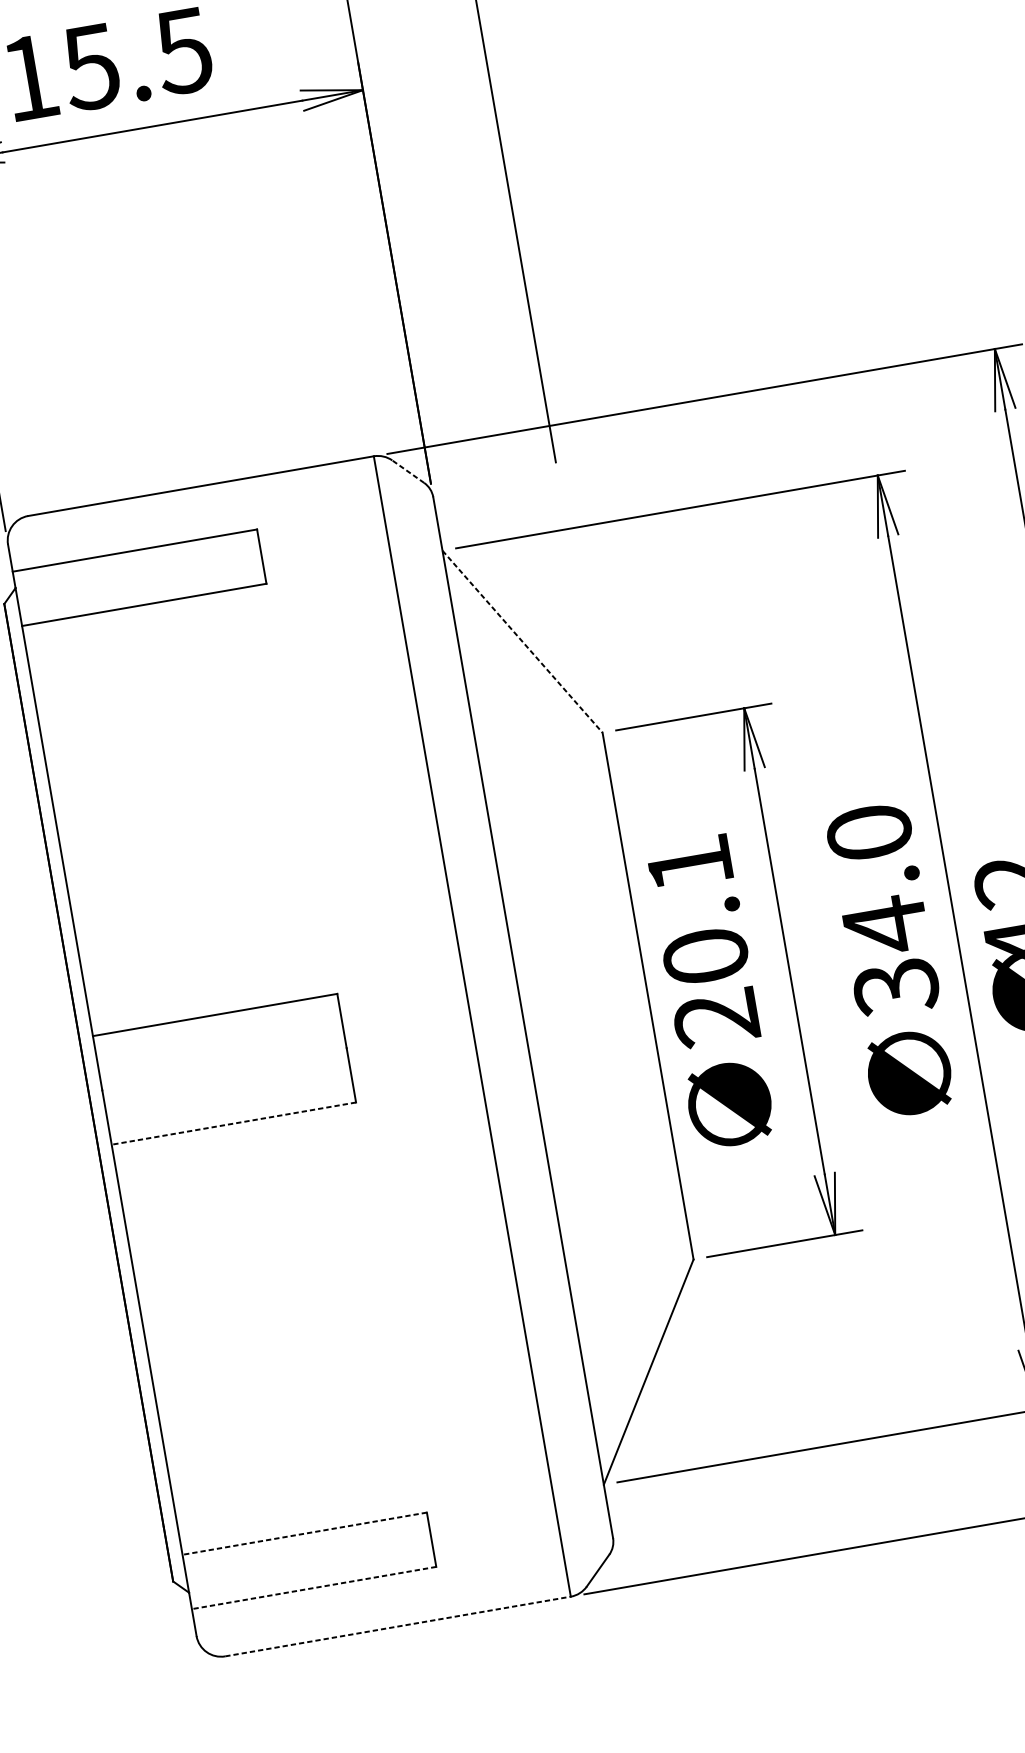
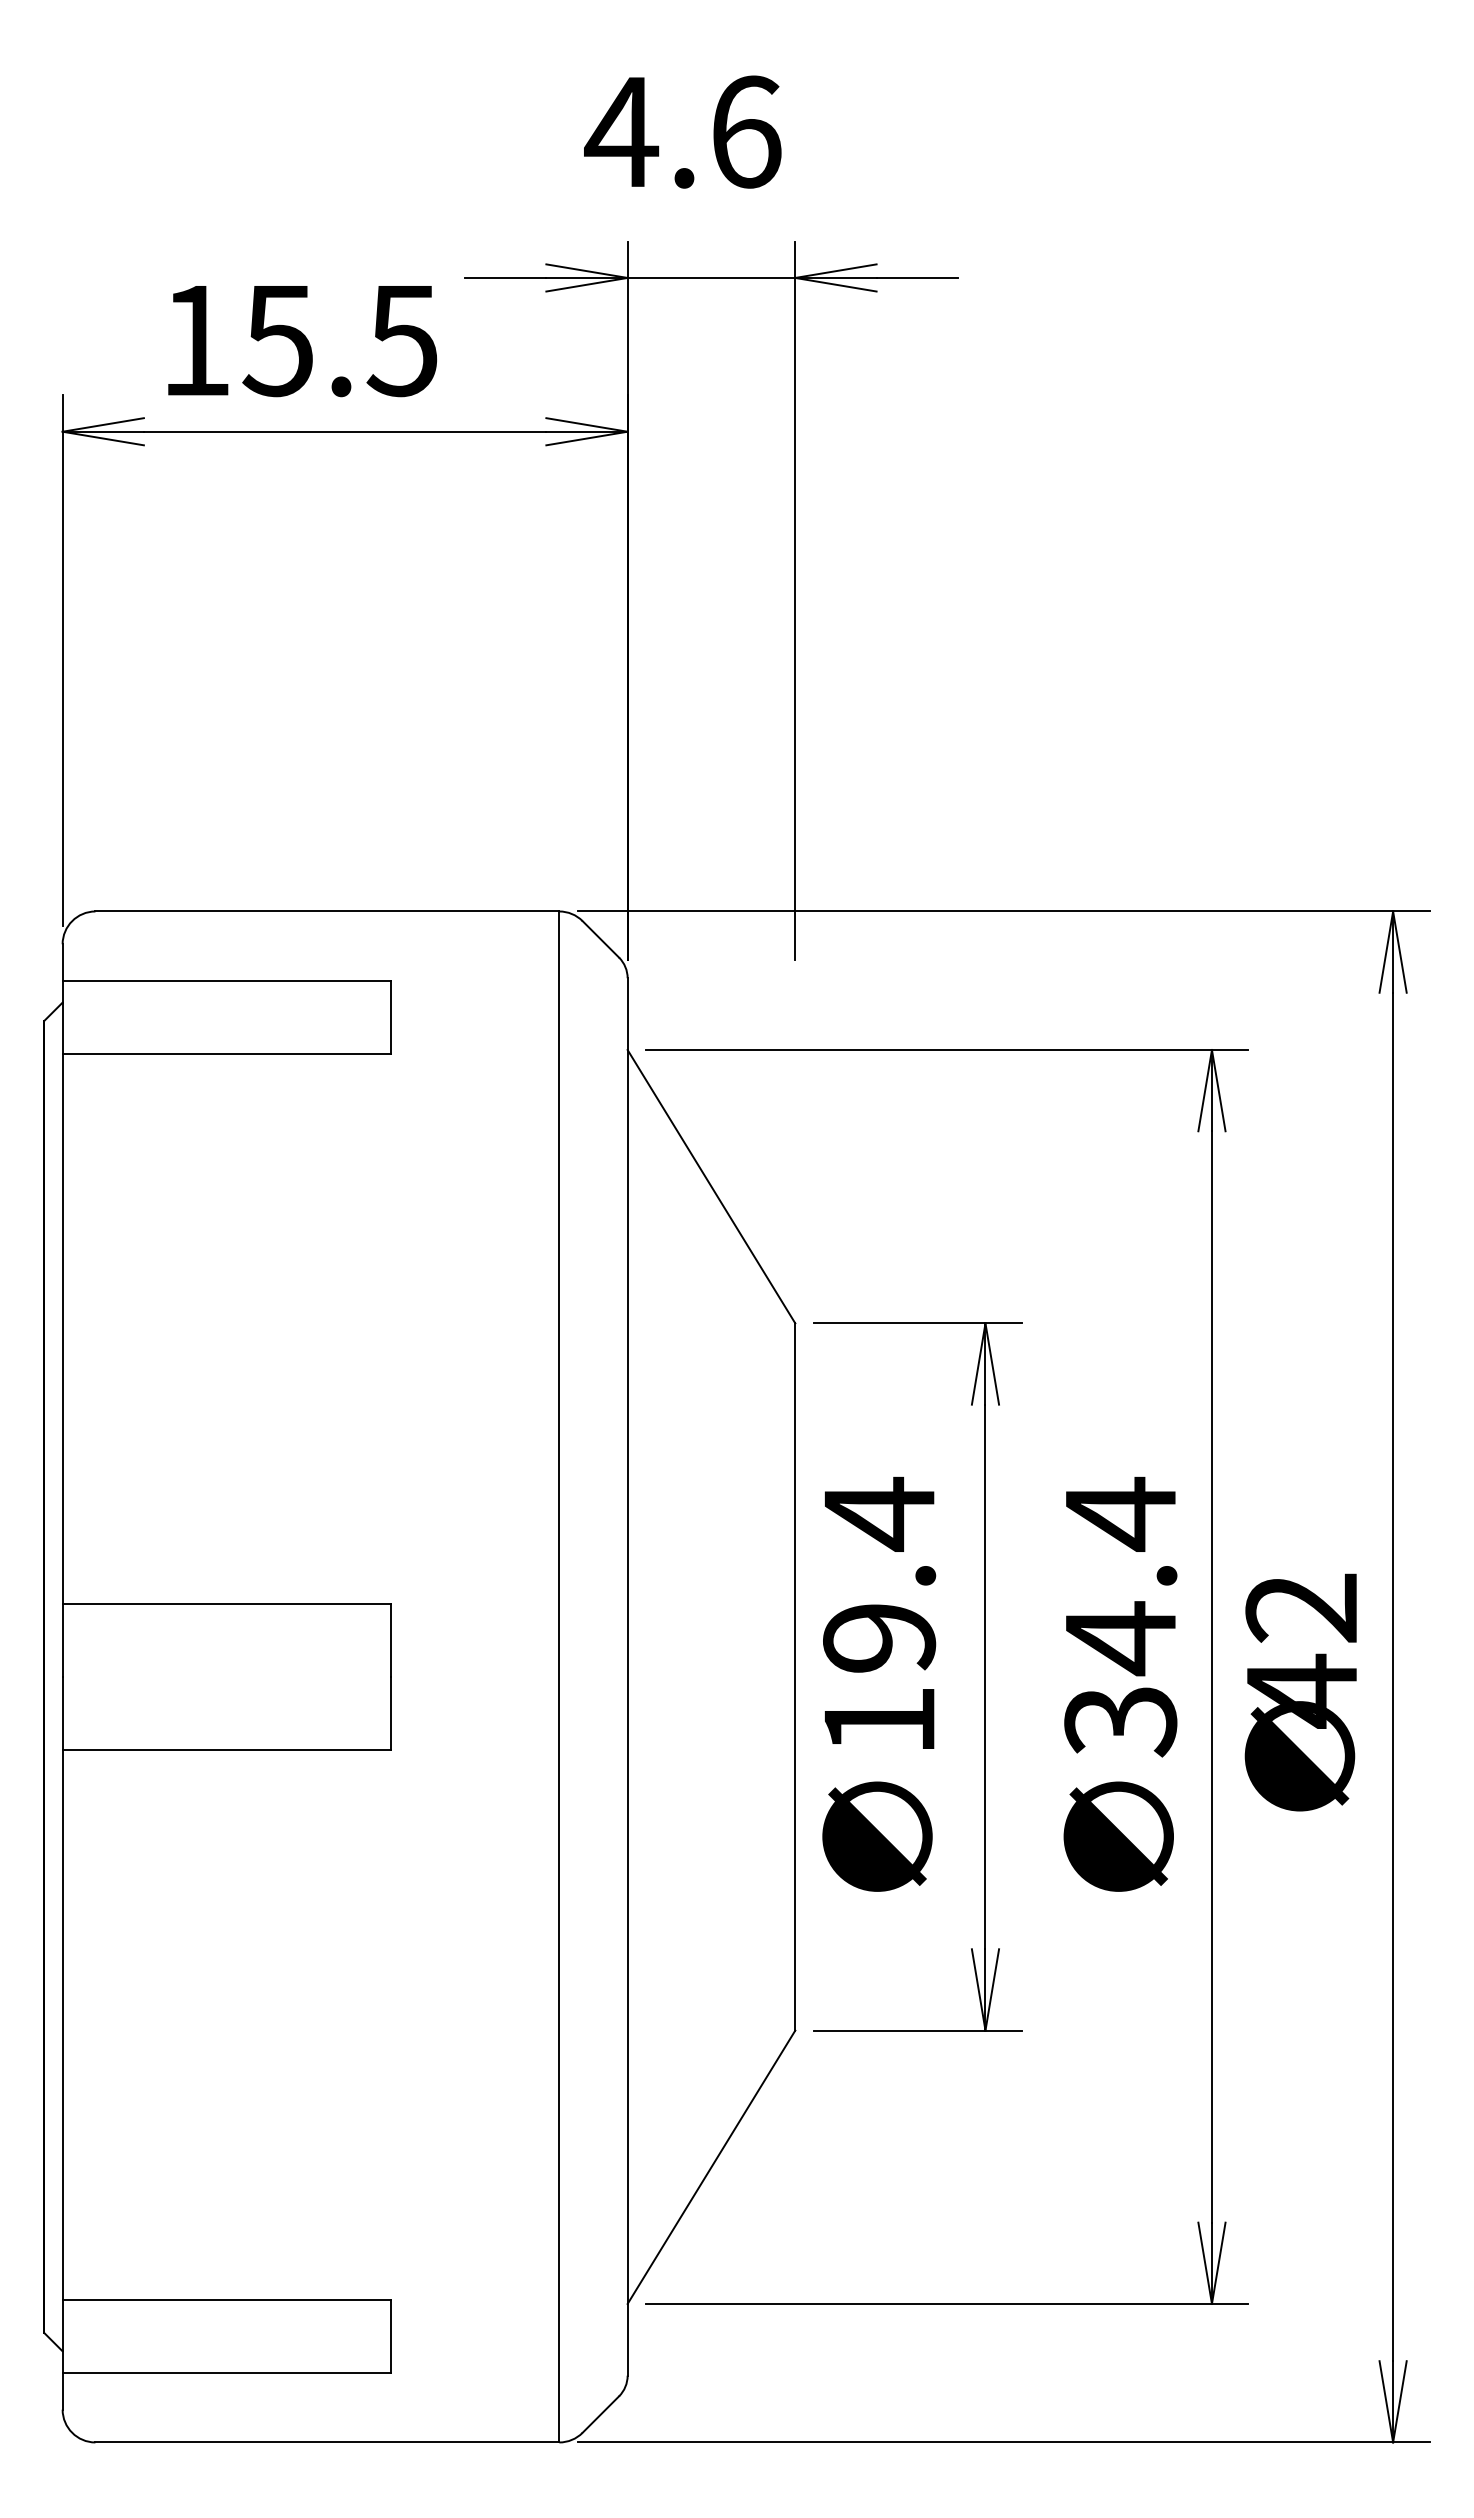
line: (408, 471) -> (600, 939), dashed -> solid
line: (522, 642) -> (711, 1187), dashed -> solid
text: (869, 832) -> (1120, 1513), 34.0 -> 34.4
text: (702, 939) -> (879, 1615), 20.1 -> 19.4
line: (233, 1123) -> (226, 1749), dashed -> solid
line: (304, 1533) -> (226, 2300), dashed -> solid
line: (314, 1588) -> (226, 2373), dashed -> solid
line: (398, 1626) -> (327, 2442), dashed -> solid

